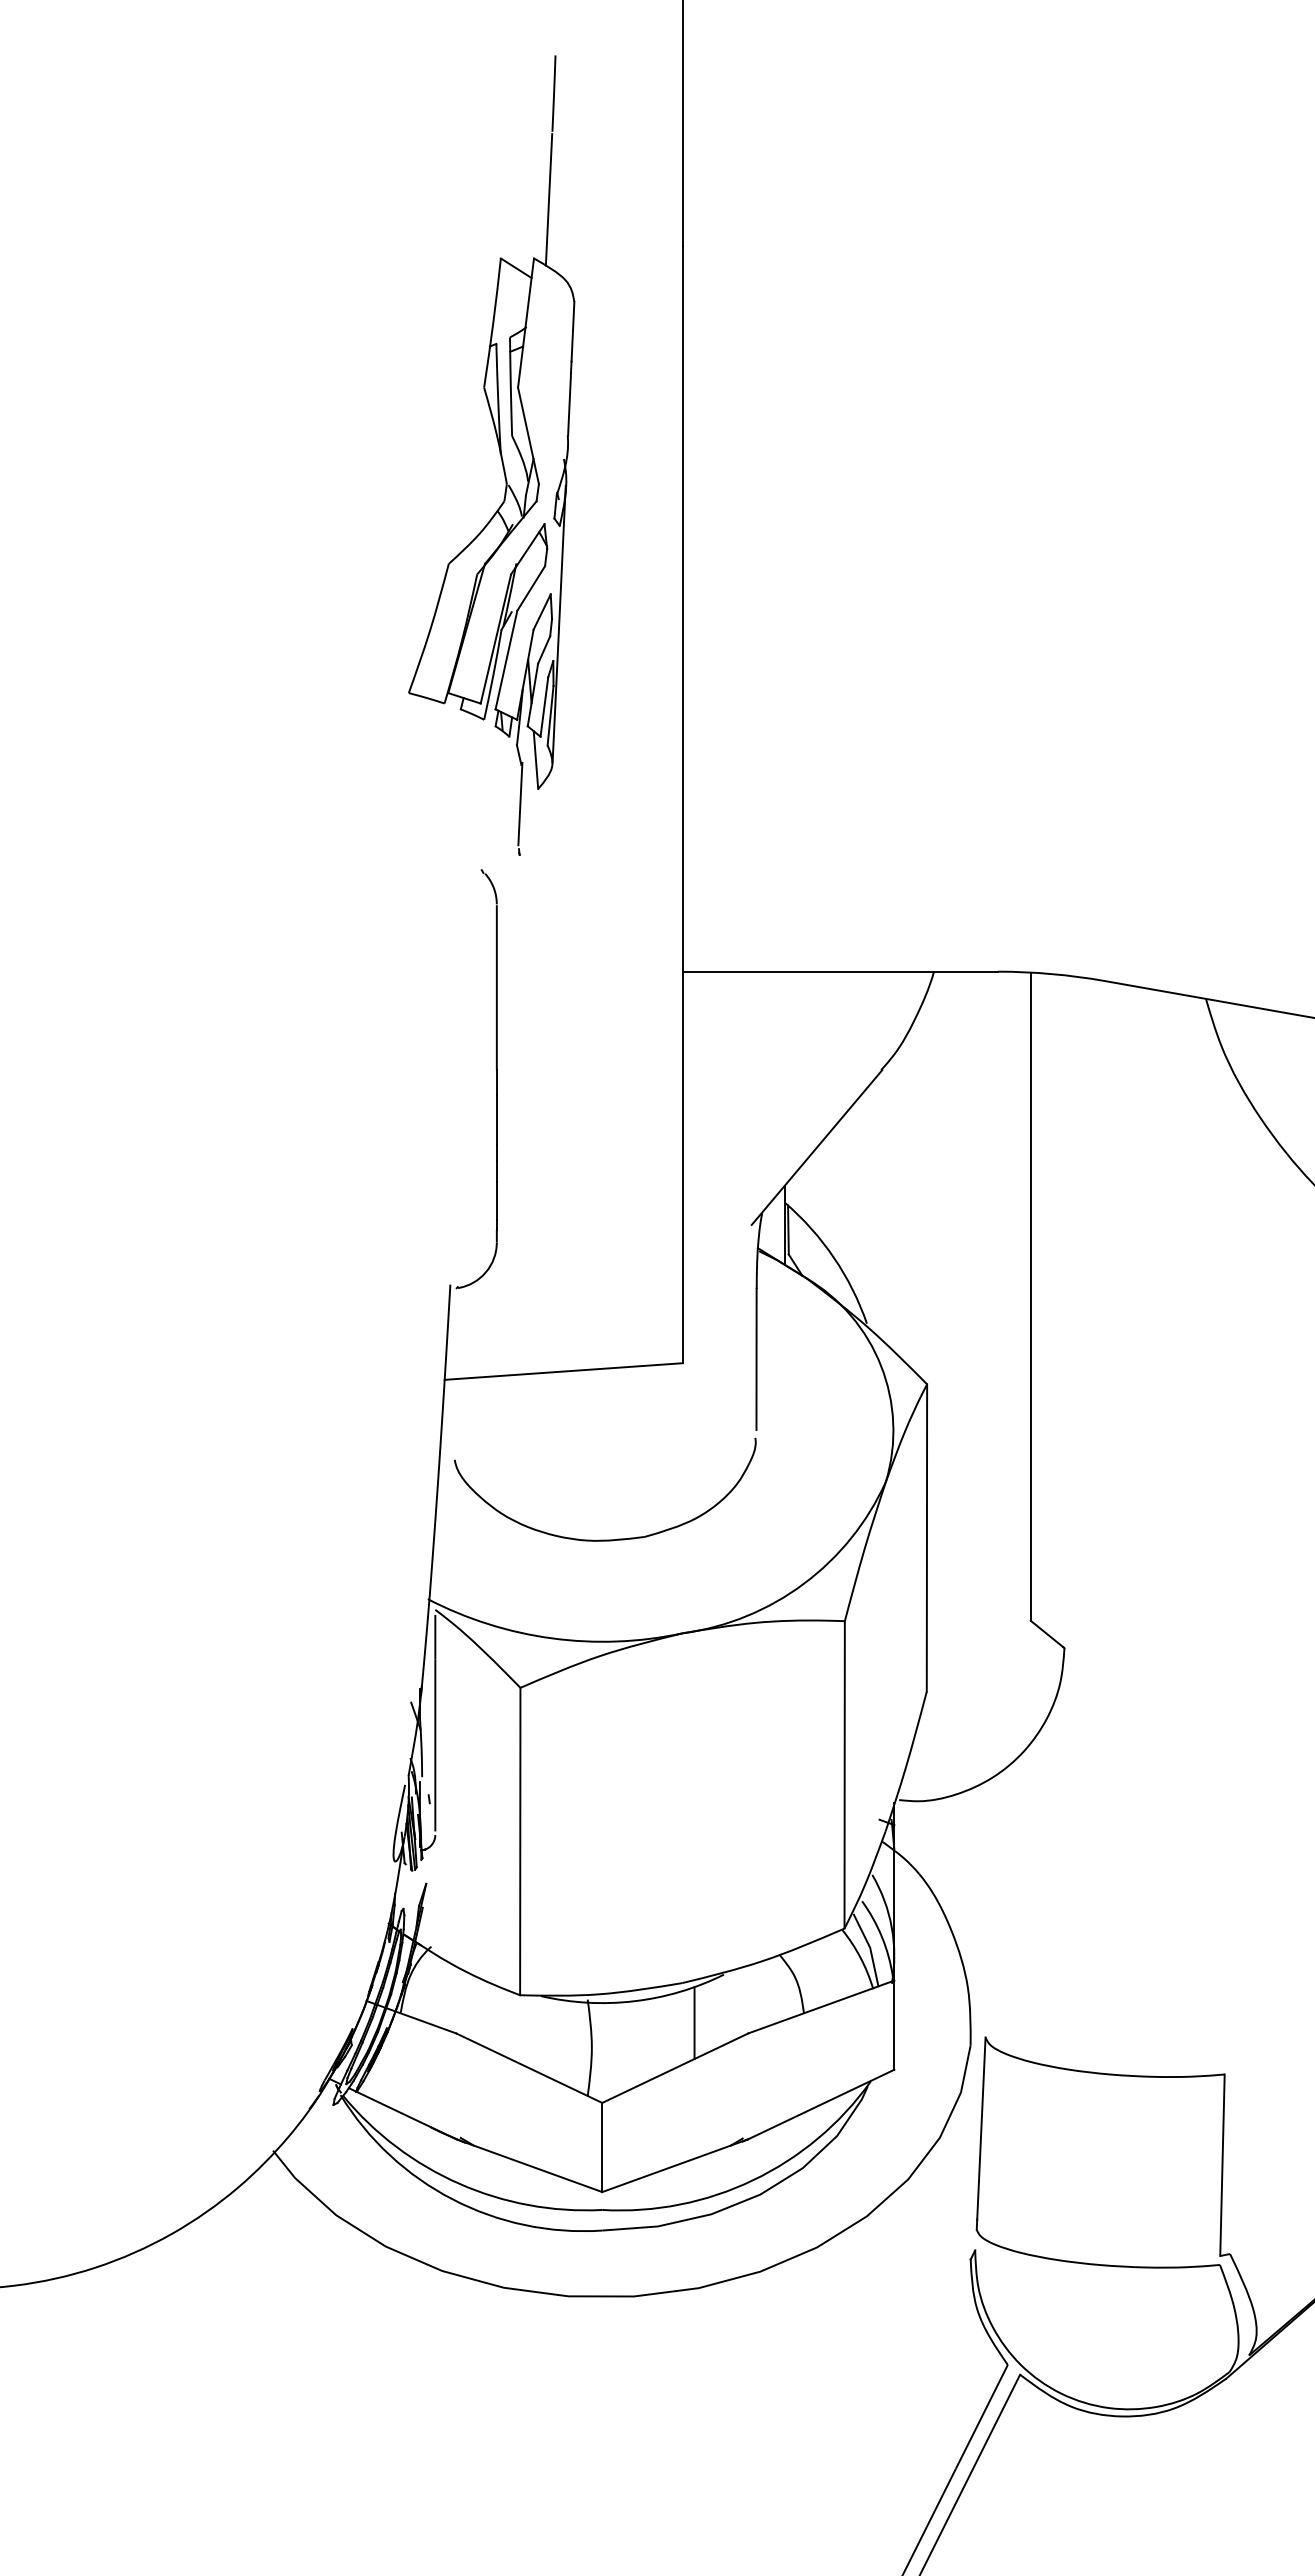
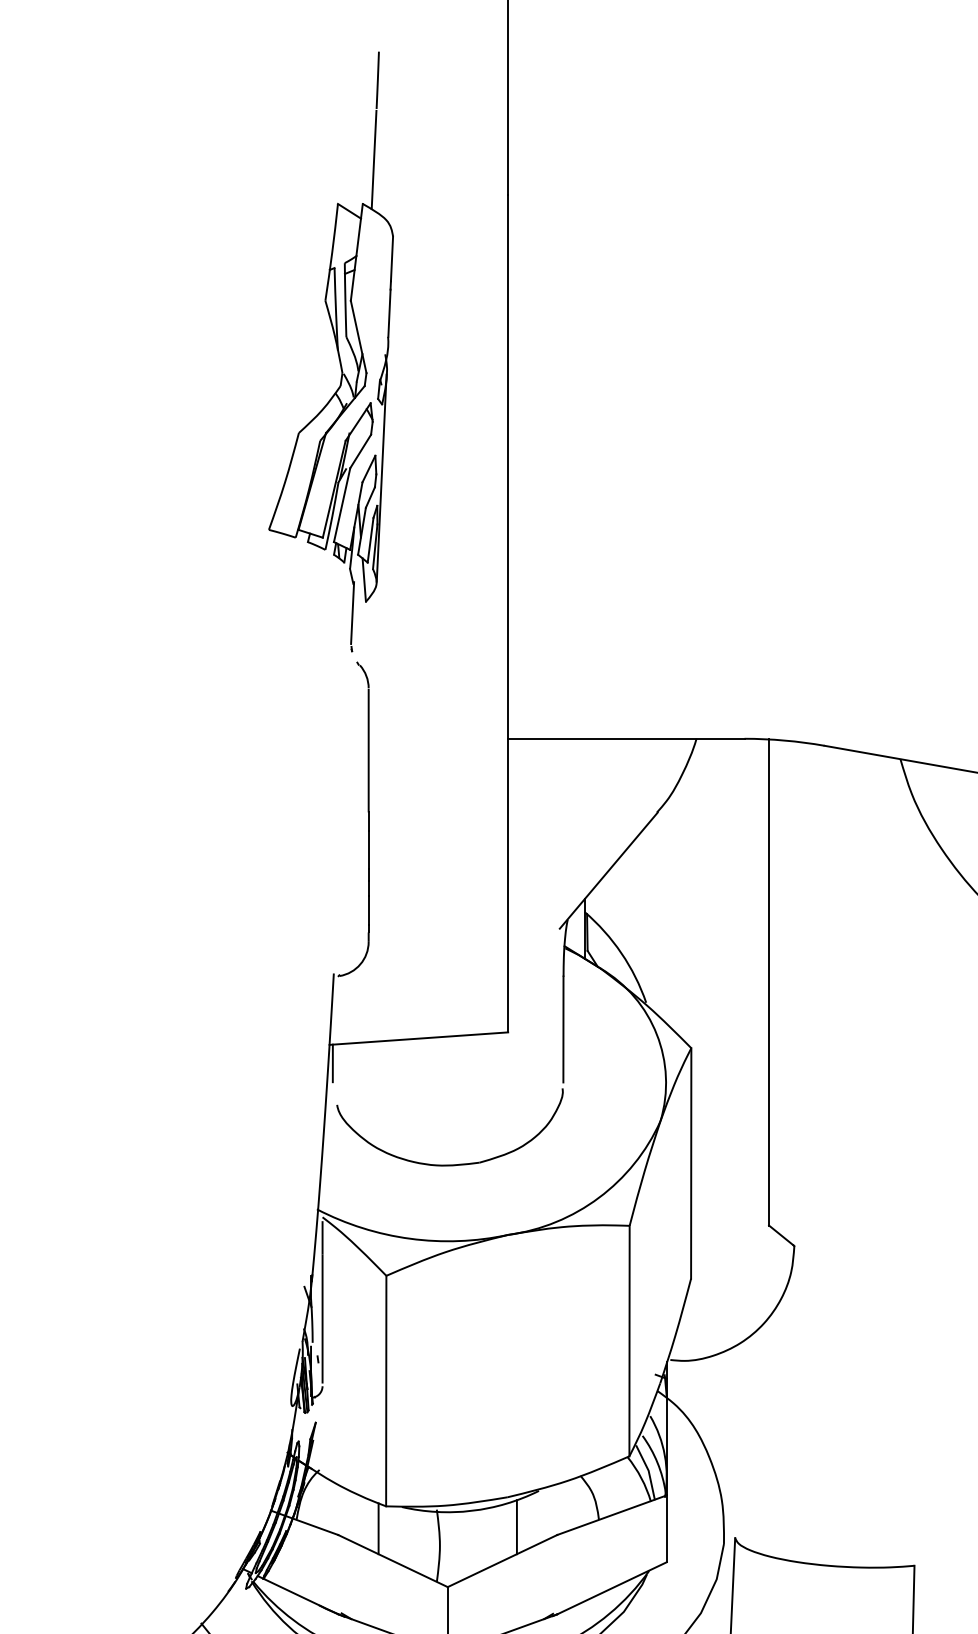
part: (499, 453) -> (336, 350), moved
line: (449, 1404) -> (333, 1063), added
line: (510, 2025) -> (378, 1529), added

